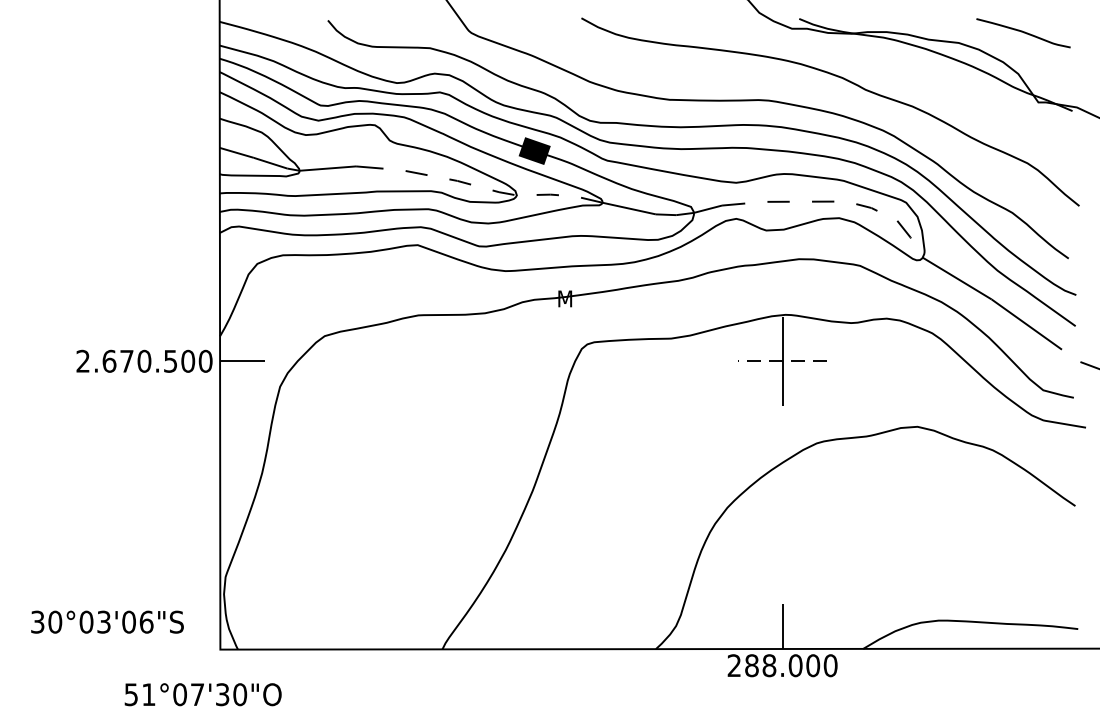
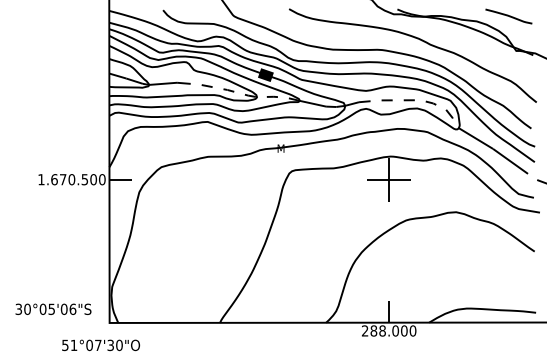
text: (83, 360) -> (41, 179), 2.670.500 -> 1.670.500
line: (781, 360) -> (388, 179), dashed -> solid
text: (103, 620) -> (51, 308), 30°03'06"S -> 30°05'06"S

